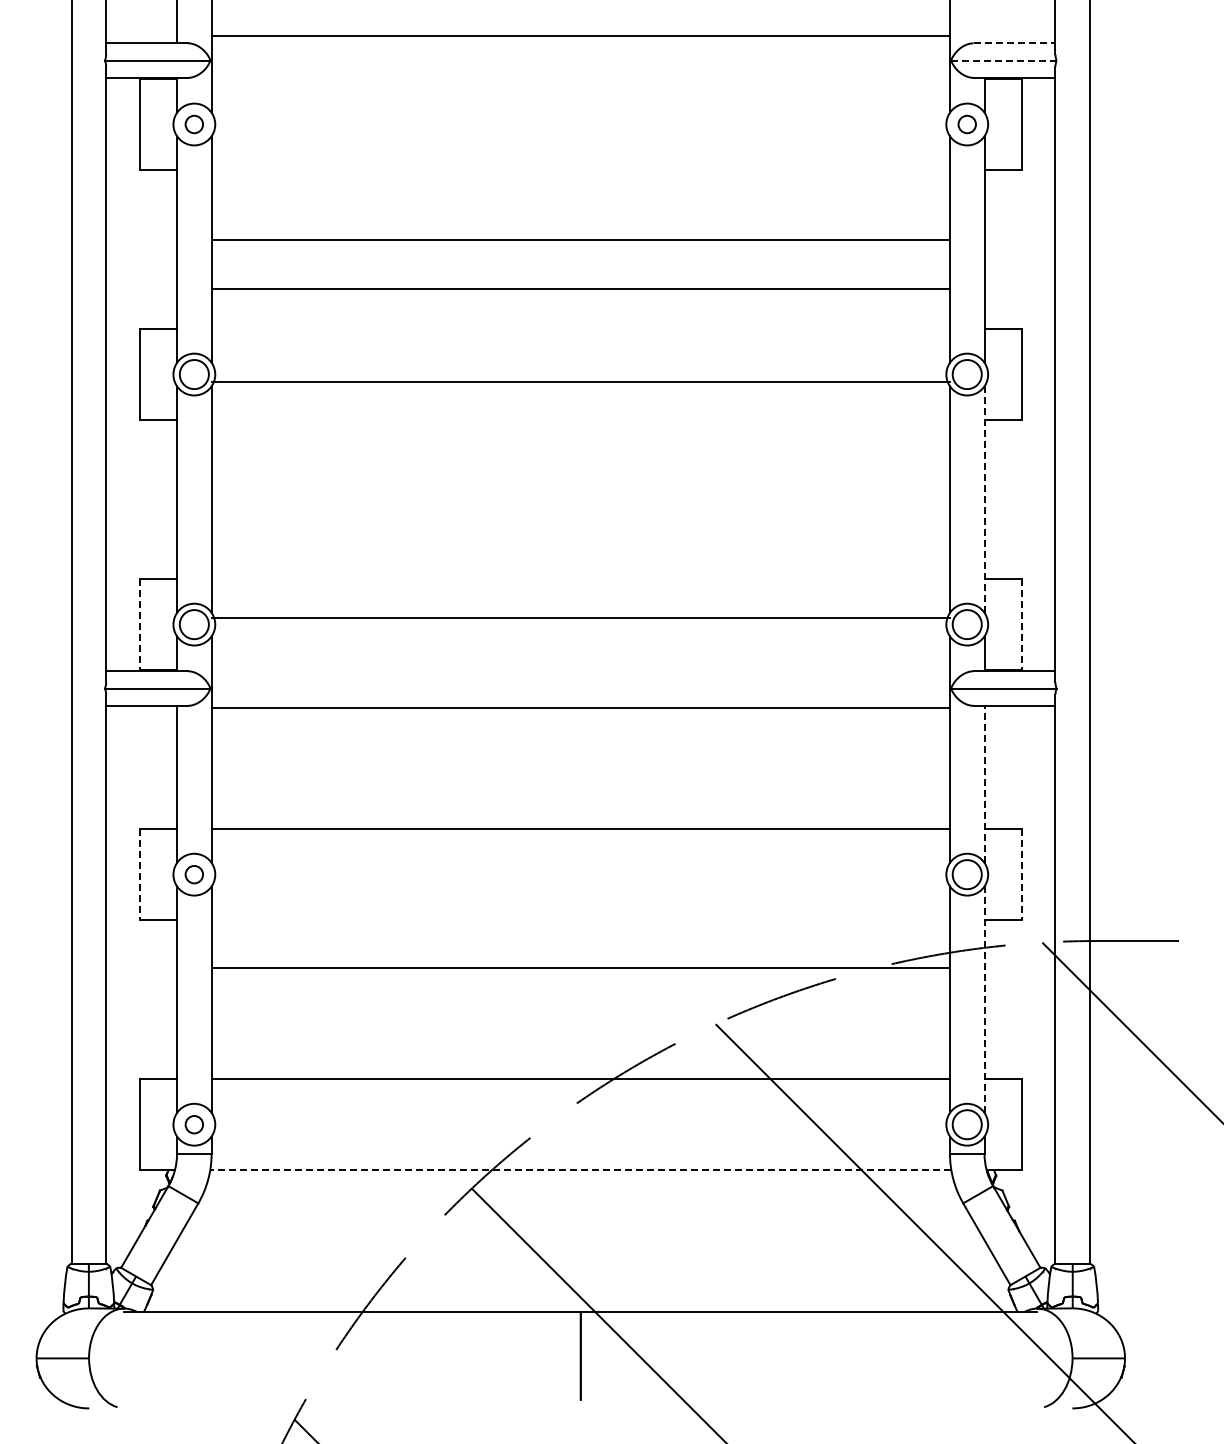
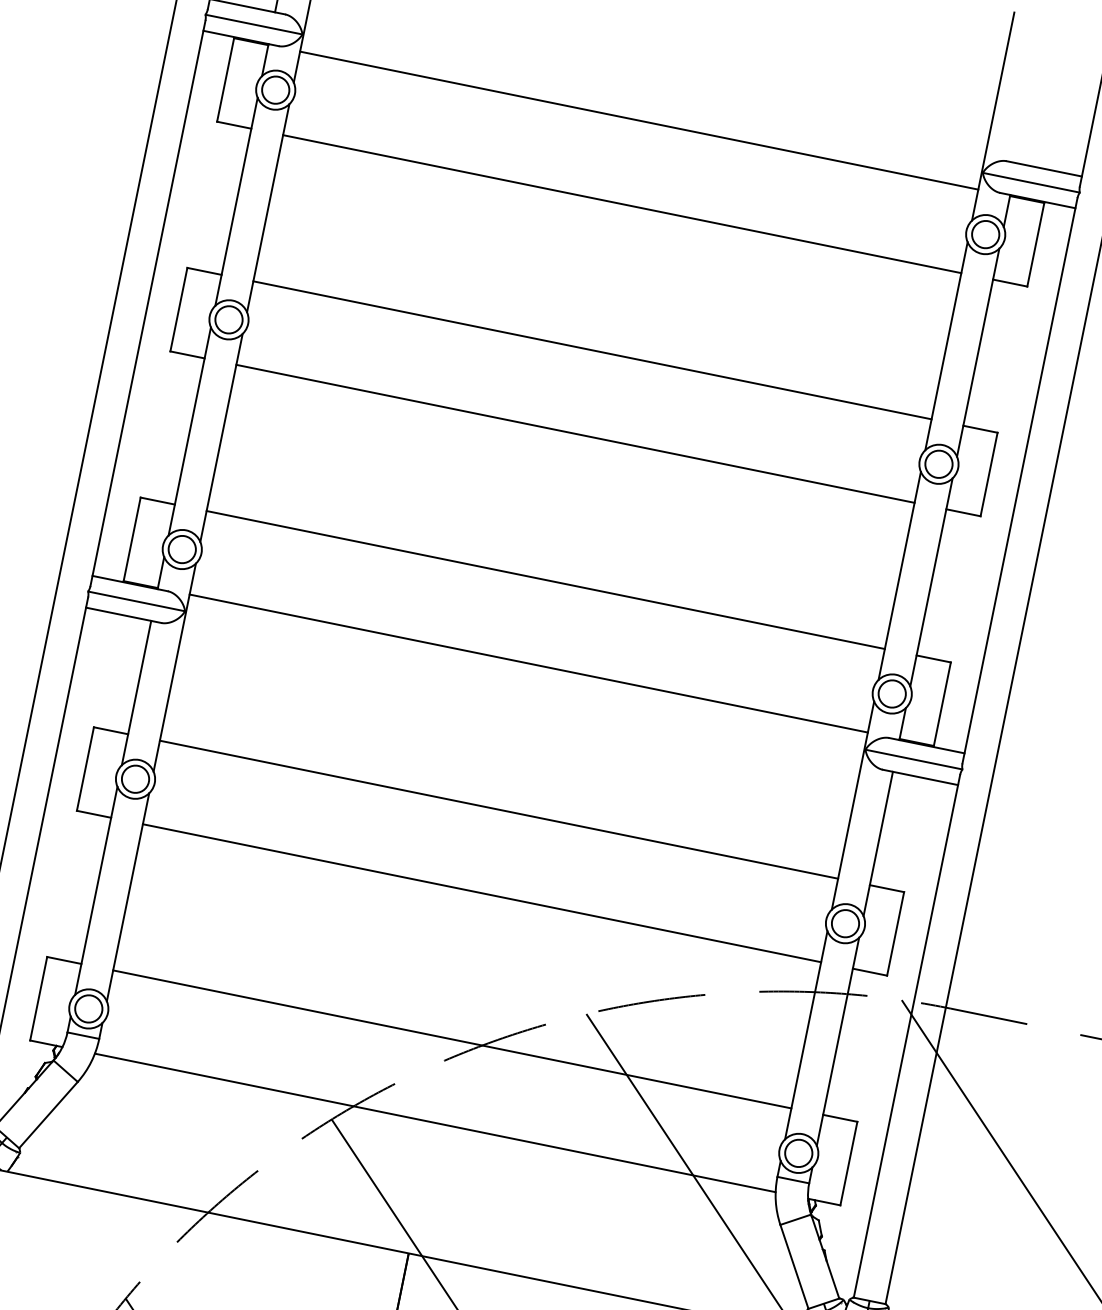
line: (580, 36) -> (638, 120), moved
line: (1014, 43) -> (1044, 169), dashed -> solid
line: (1003, 60) -> (1030, 182), dashed -> solid
circle: (193, 124) -> (274, 90), size x1.67
circle: (966, 124) -> (985, 234), size x1.67
line: (580, 239) -> (622, 203), moved
line: (580, 289) -> (592, 350), moved
line: (580, 382) -> (575, 434), moved
line: (984, 499) -> (931, 582), dashed -> solid
line: (580, 618) -> (545, 580), moved
line: (139, 625) -> (131, 540), dashed -> solid
line: (1021, 625) -> (941, 704), dashed -> solid
line: (580, 708) -> (528, 663), moved
line: (984, 784) -> (878, 844), dashed -> solid
circle: (193, 874) -> (134, 778), size x1.67
line: (139, 875) -> (85, 769), dashed -> solid
line: (1021, 875) -> (895, 934), dashed -> solid
line: (580, 968) -> (481, 893), moved
line: (984, 999) -> (838, 1041), dashed -> solid
circle: (193, 1124) -> (88, 1008), size x1.67
line: (580, 1170) -> (434, 1123), dashed -> solid

